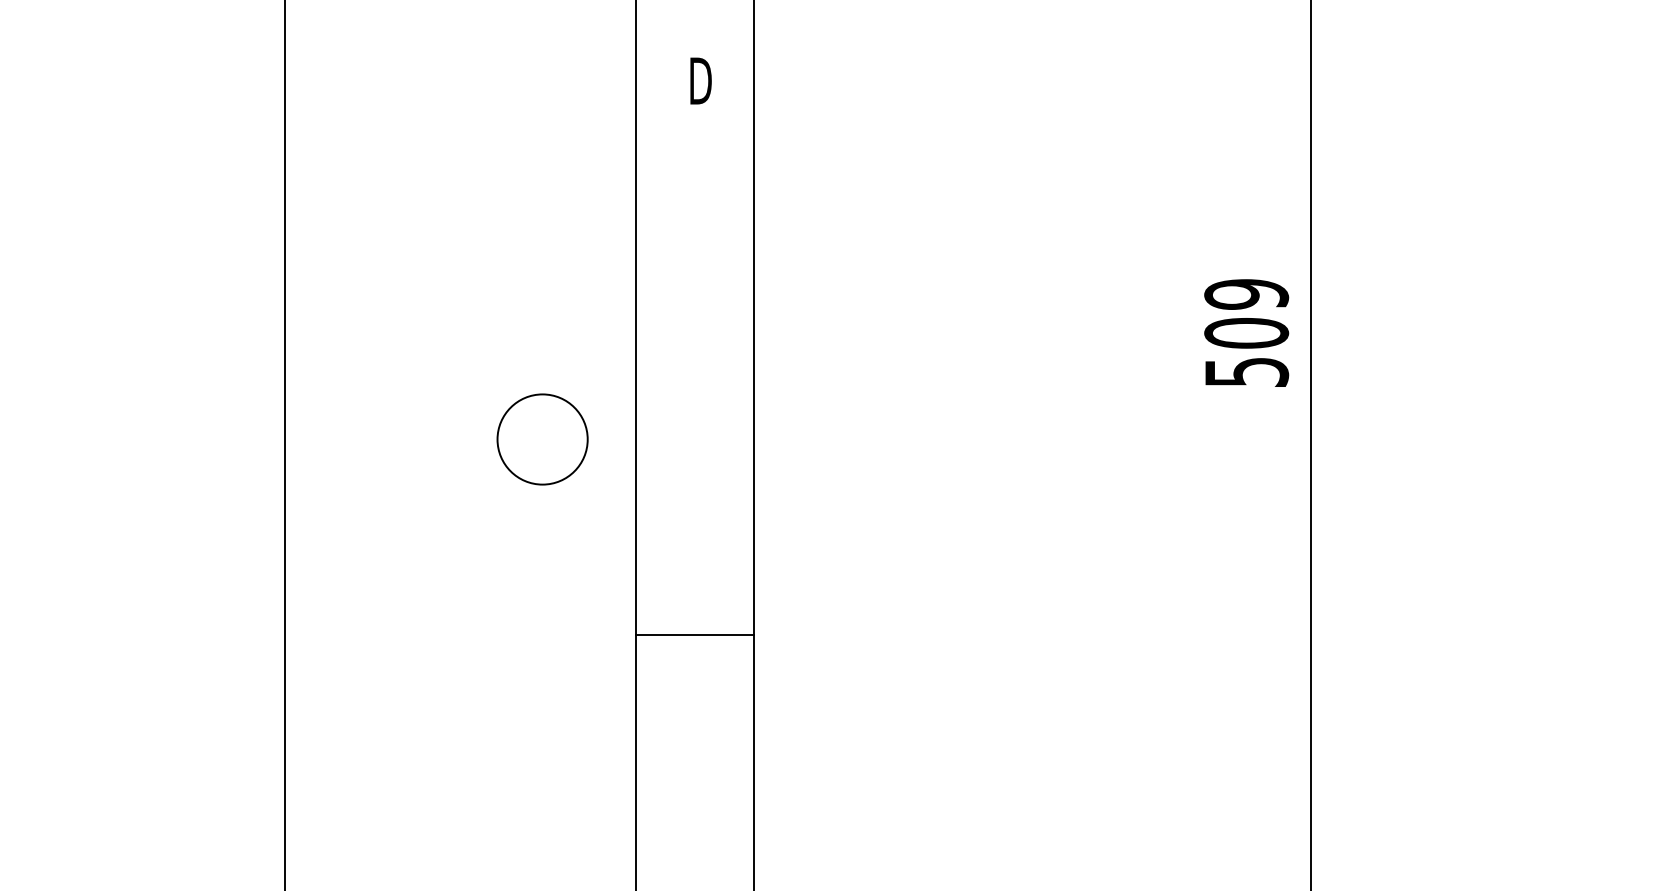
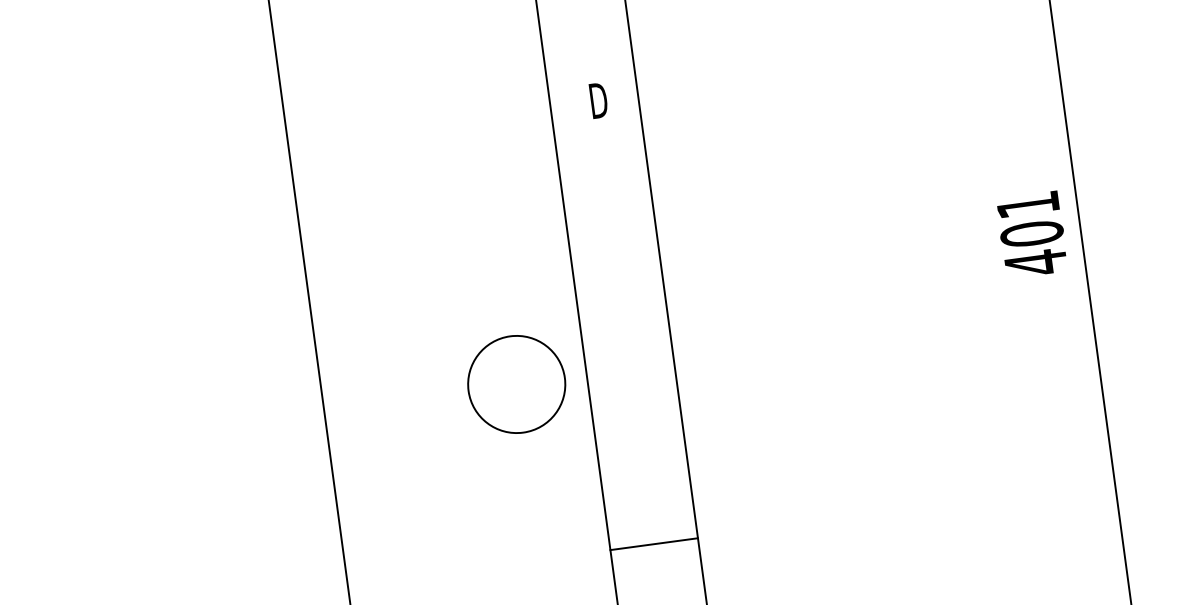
text: (1246, 333) -> (1031, 234), 509 -> 401
circle: (542, 439) -> (516, 384), size x1.43
line: (694, 634) -> (653, 544), moved

